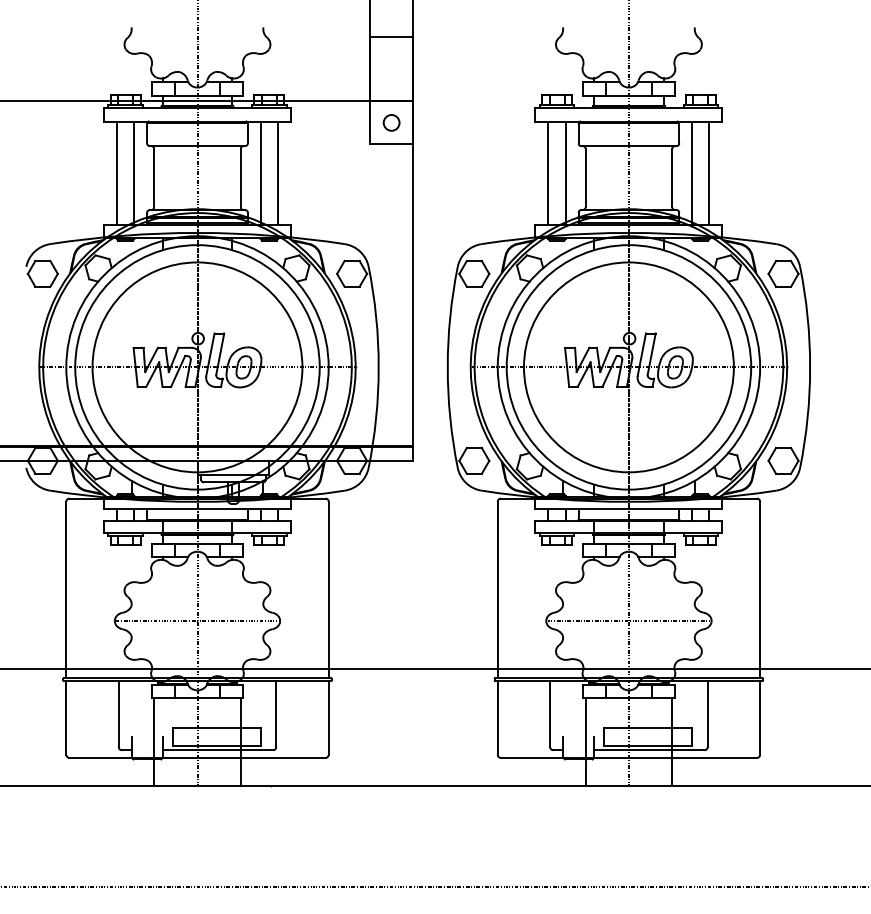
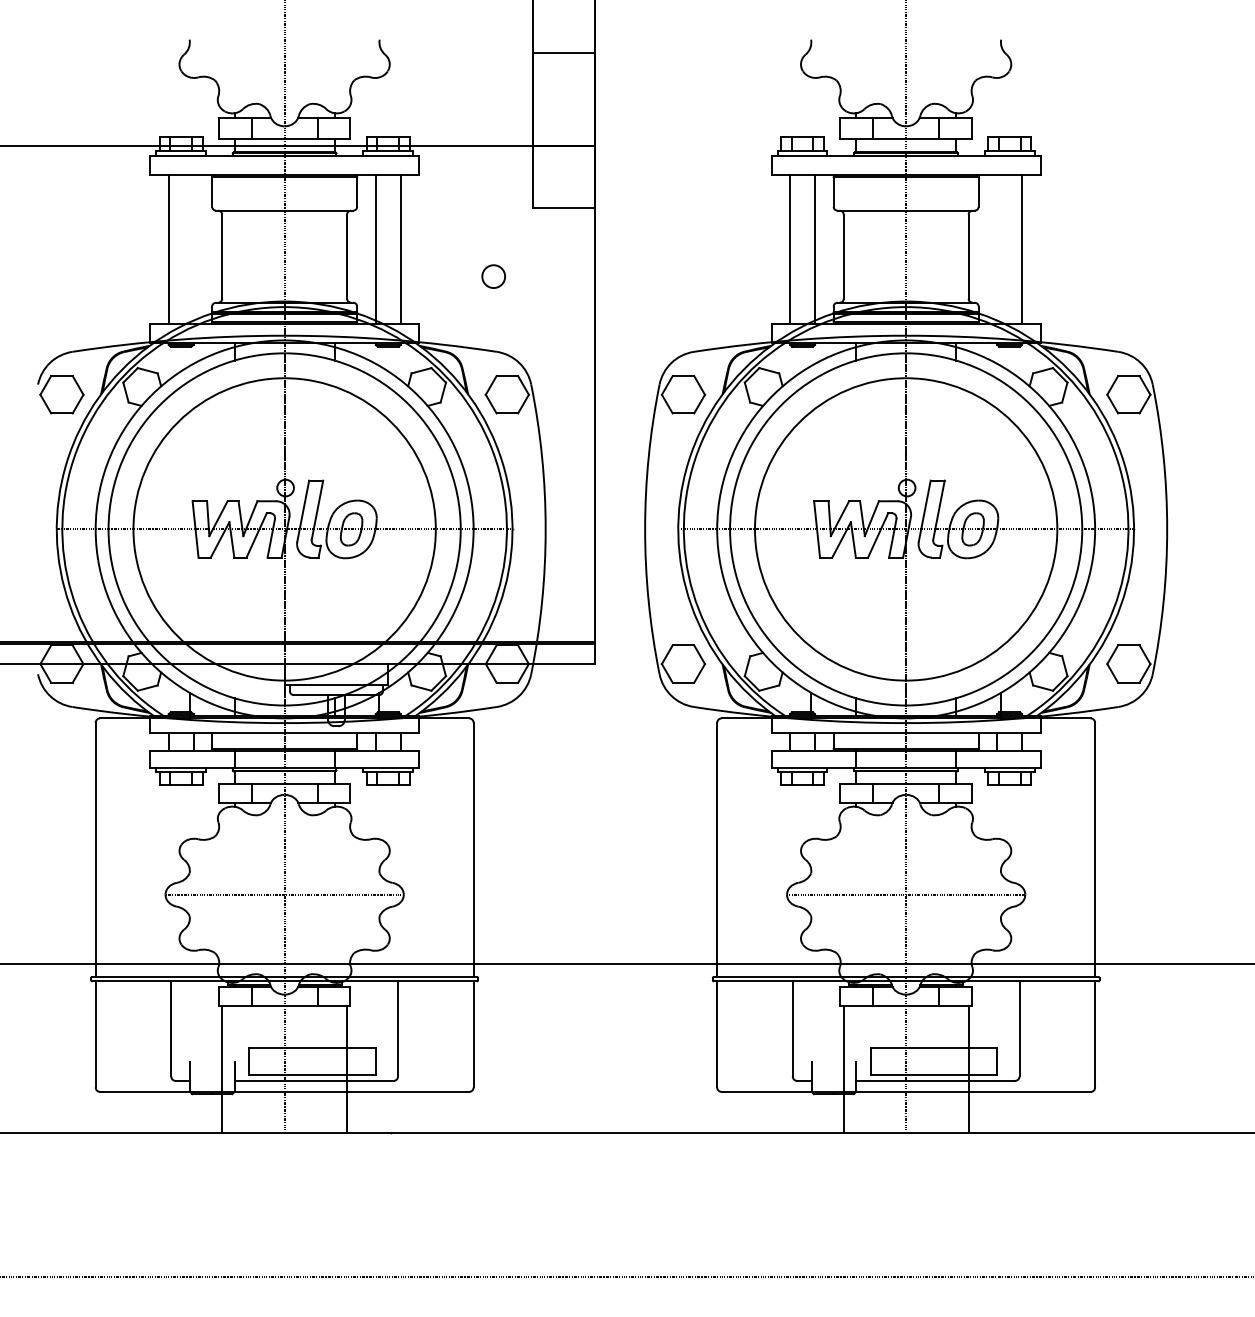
circle: (391, 122) -> (493, 276), moved
line: (134, 172) -> (193, 248), removed
line: (692, 172) -> (997, 248), removed

